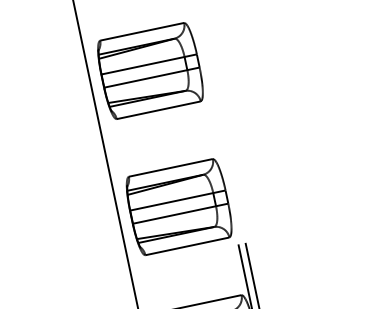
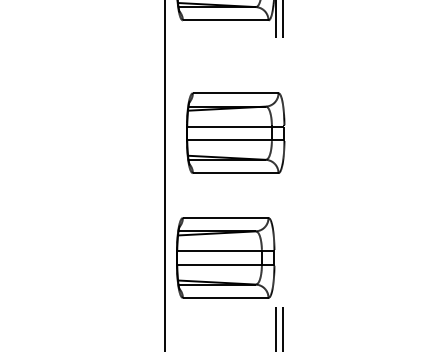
part: (150, 70) -> (235, 132), moved

